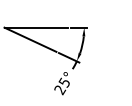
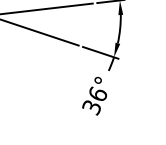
text: (61, 86) -> (93, 101), 25° -> 36°

